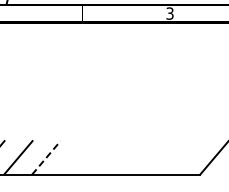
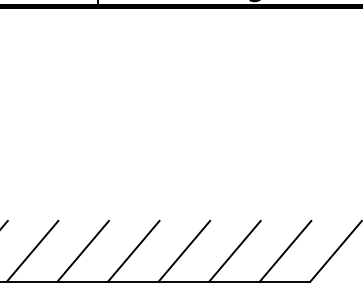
line: (46, 157) -> (32, 250), dashed -> solid
line: (74, 157) -> (83, 250), added
line: (102, 157) -> (134, 250), added
line: (130, 157) -> (184, 250), added
line: (158, 157) -> (235, 250), added
line: (186, 157) -> (285, 250), added

